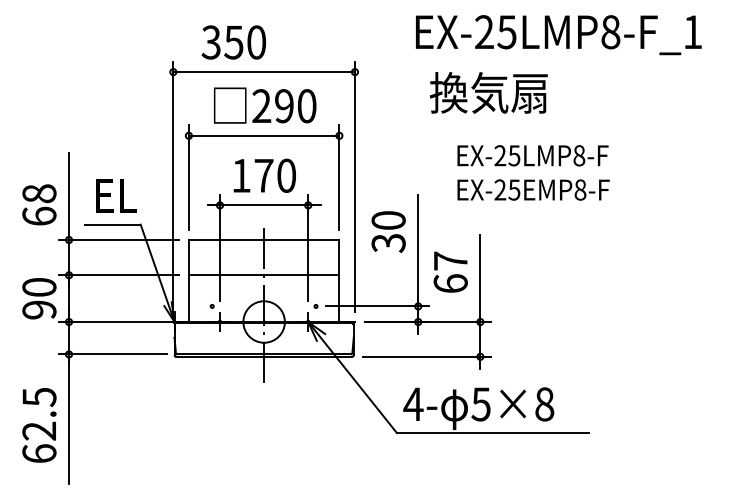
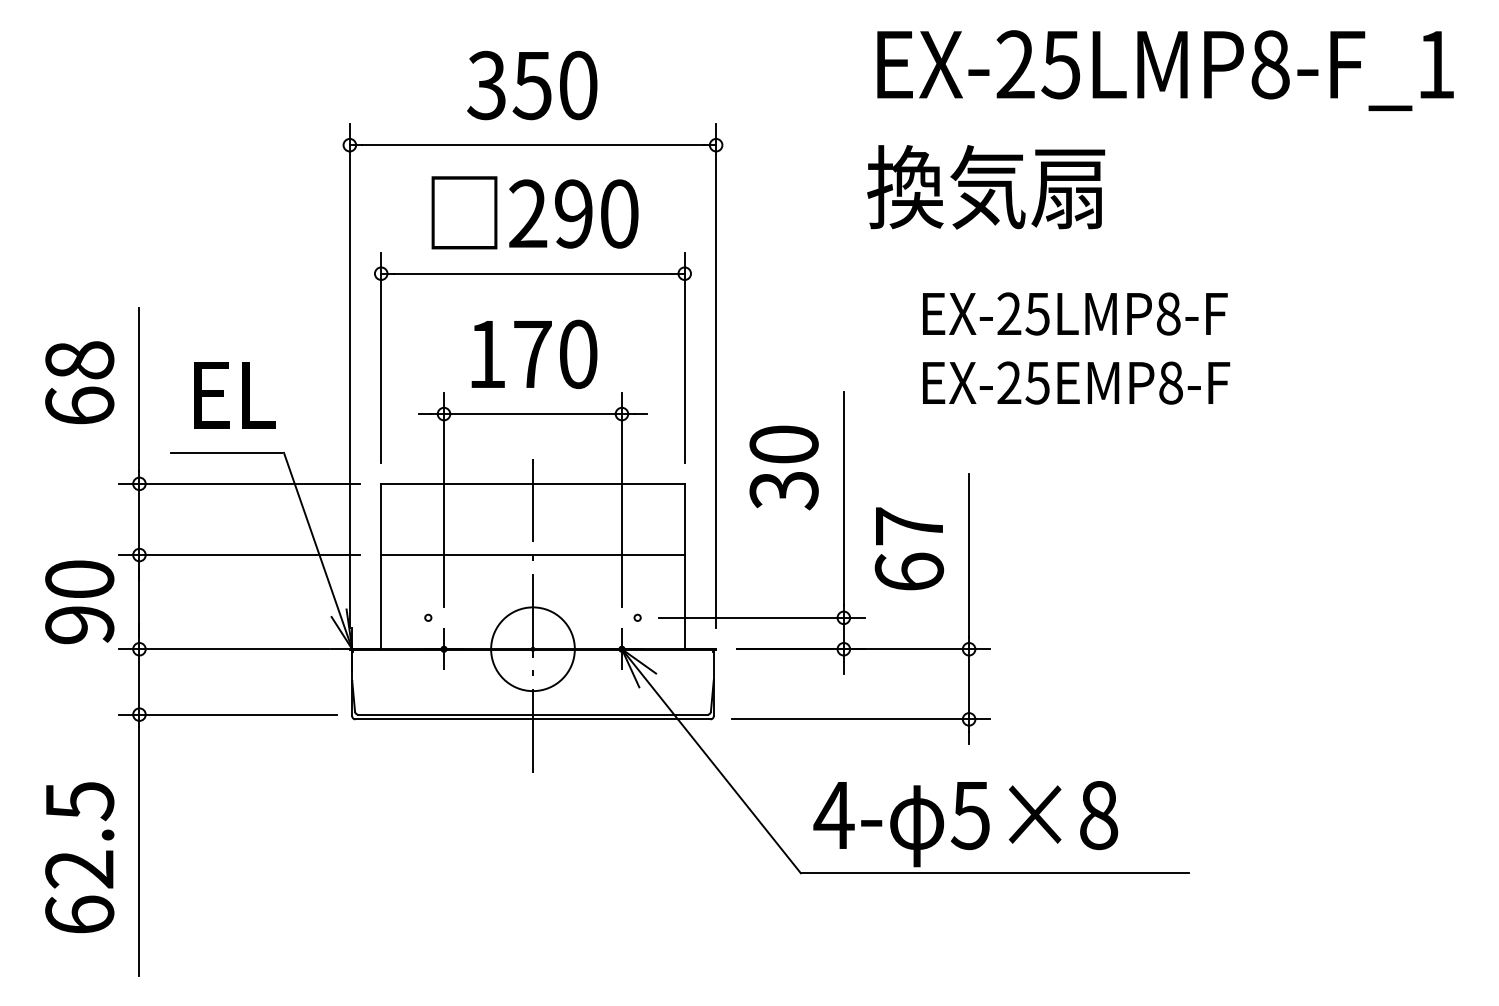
text: (558, 35) -> (1164, 71), moved
text: (233, 42) -> (531, 85), moved
text: (39, 204) -> (79, 381), moved

